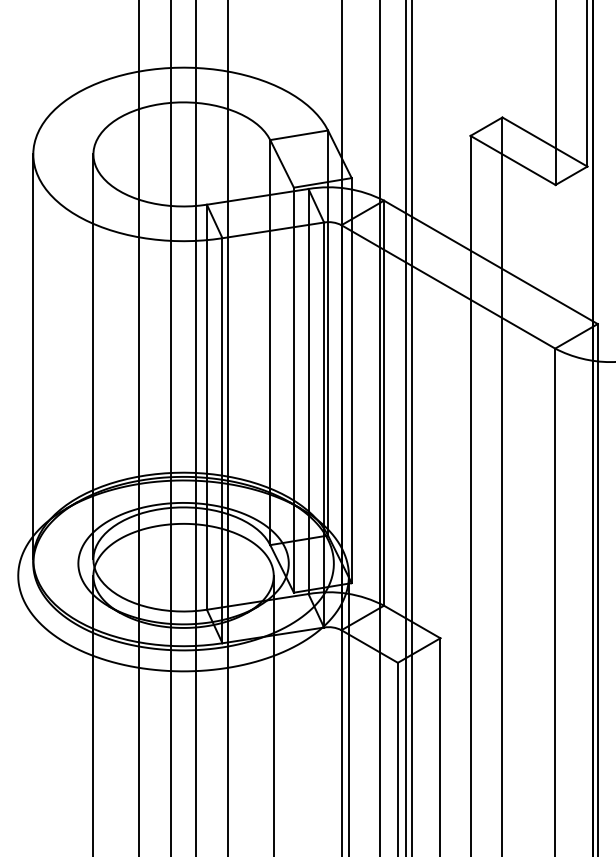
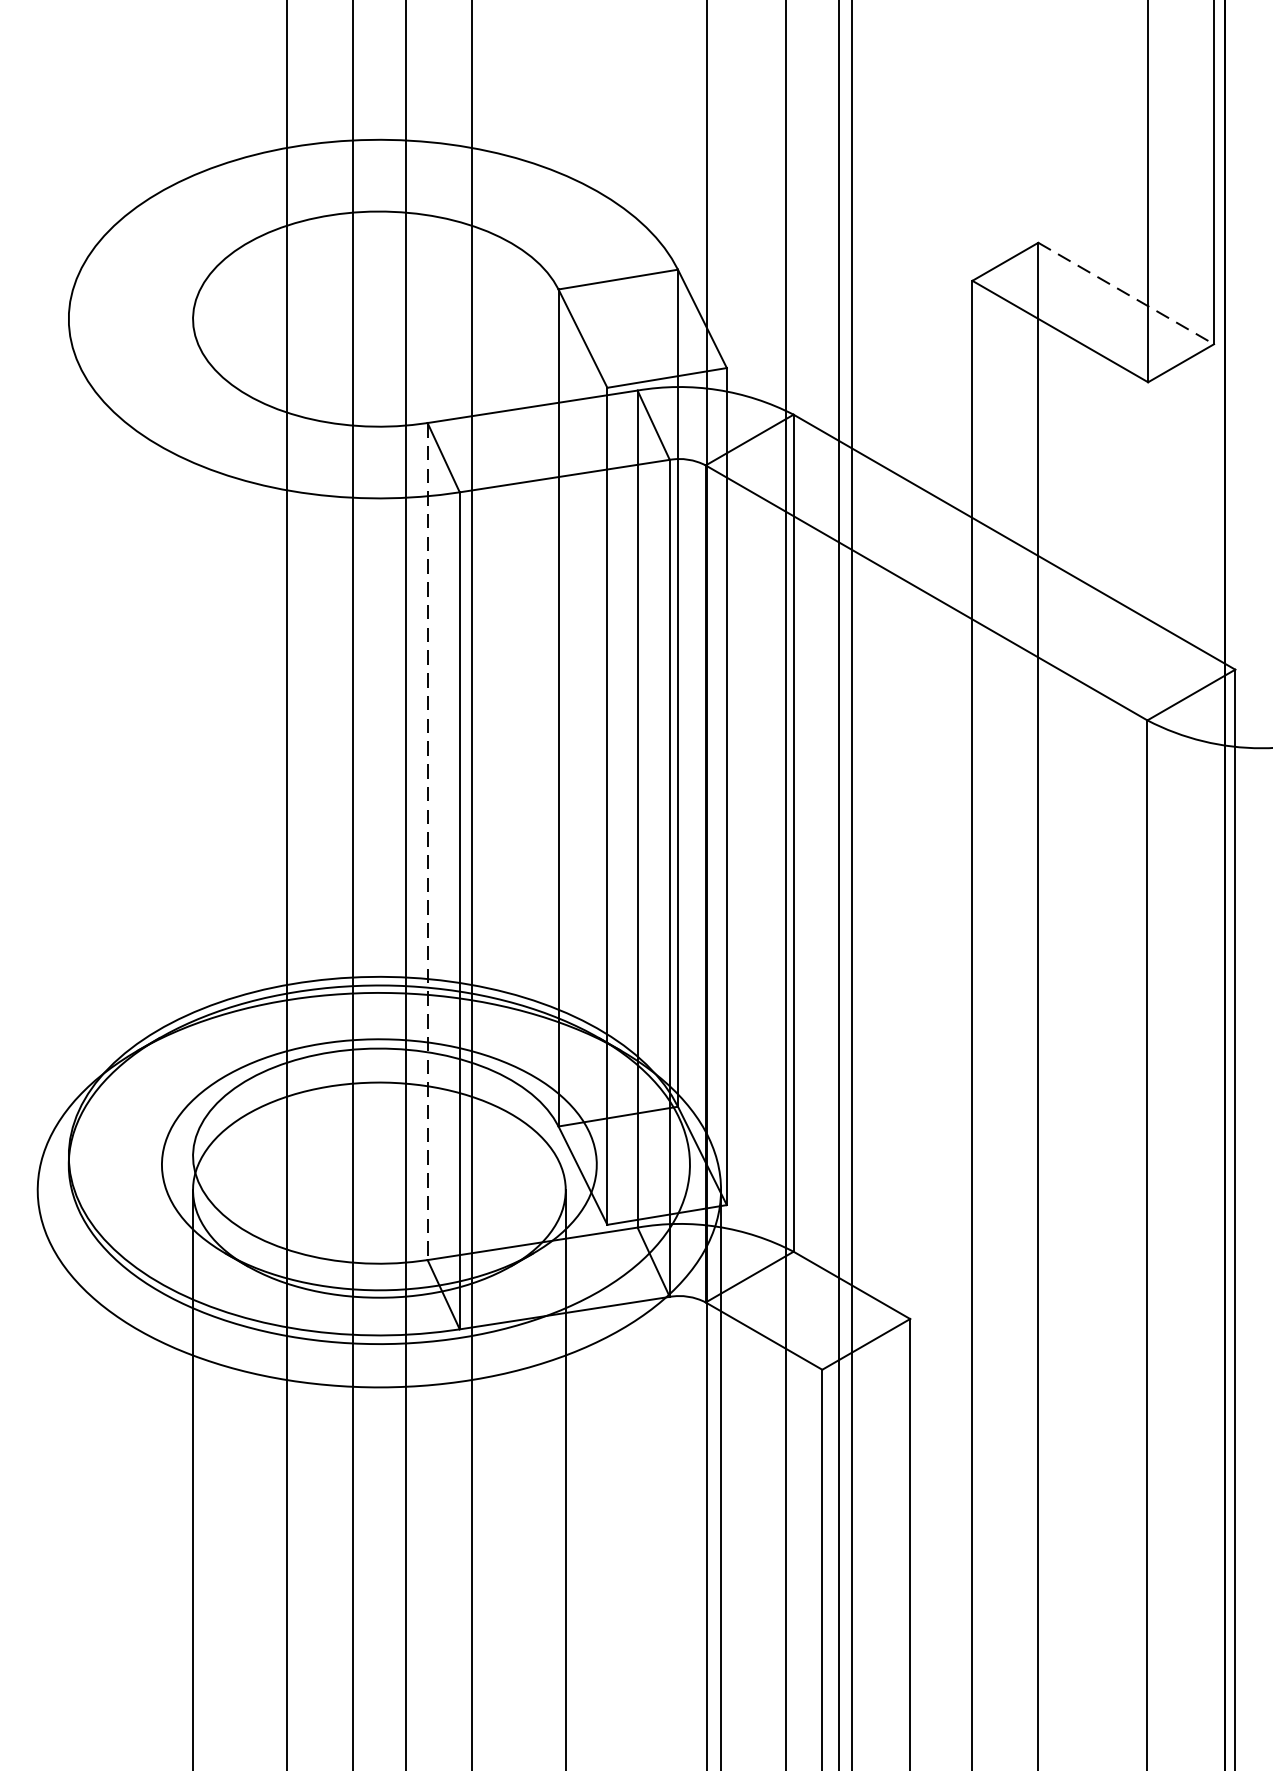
line: (545, 142) -> (1127, 294), solid -> dashed
line: (33, 356) -> (69, 736), removed
line: (93, 356) -> (193, 736), removed
line: (206, 407) -> (426, 842), solid -> dashed

